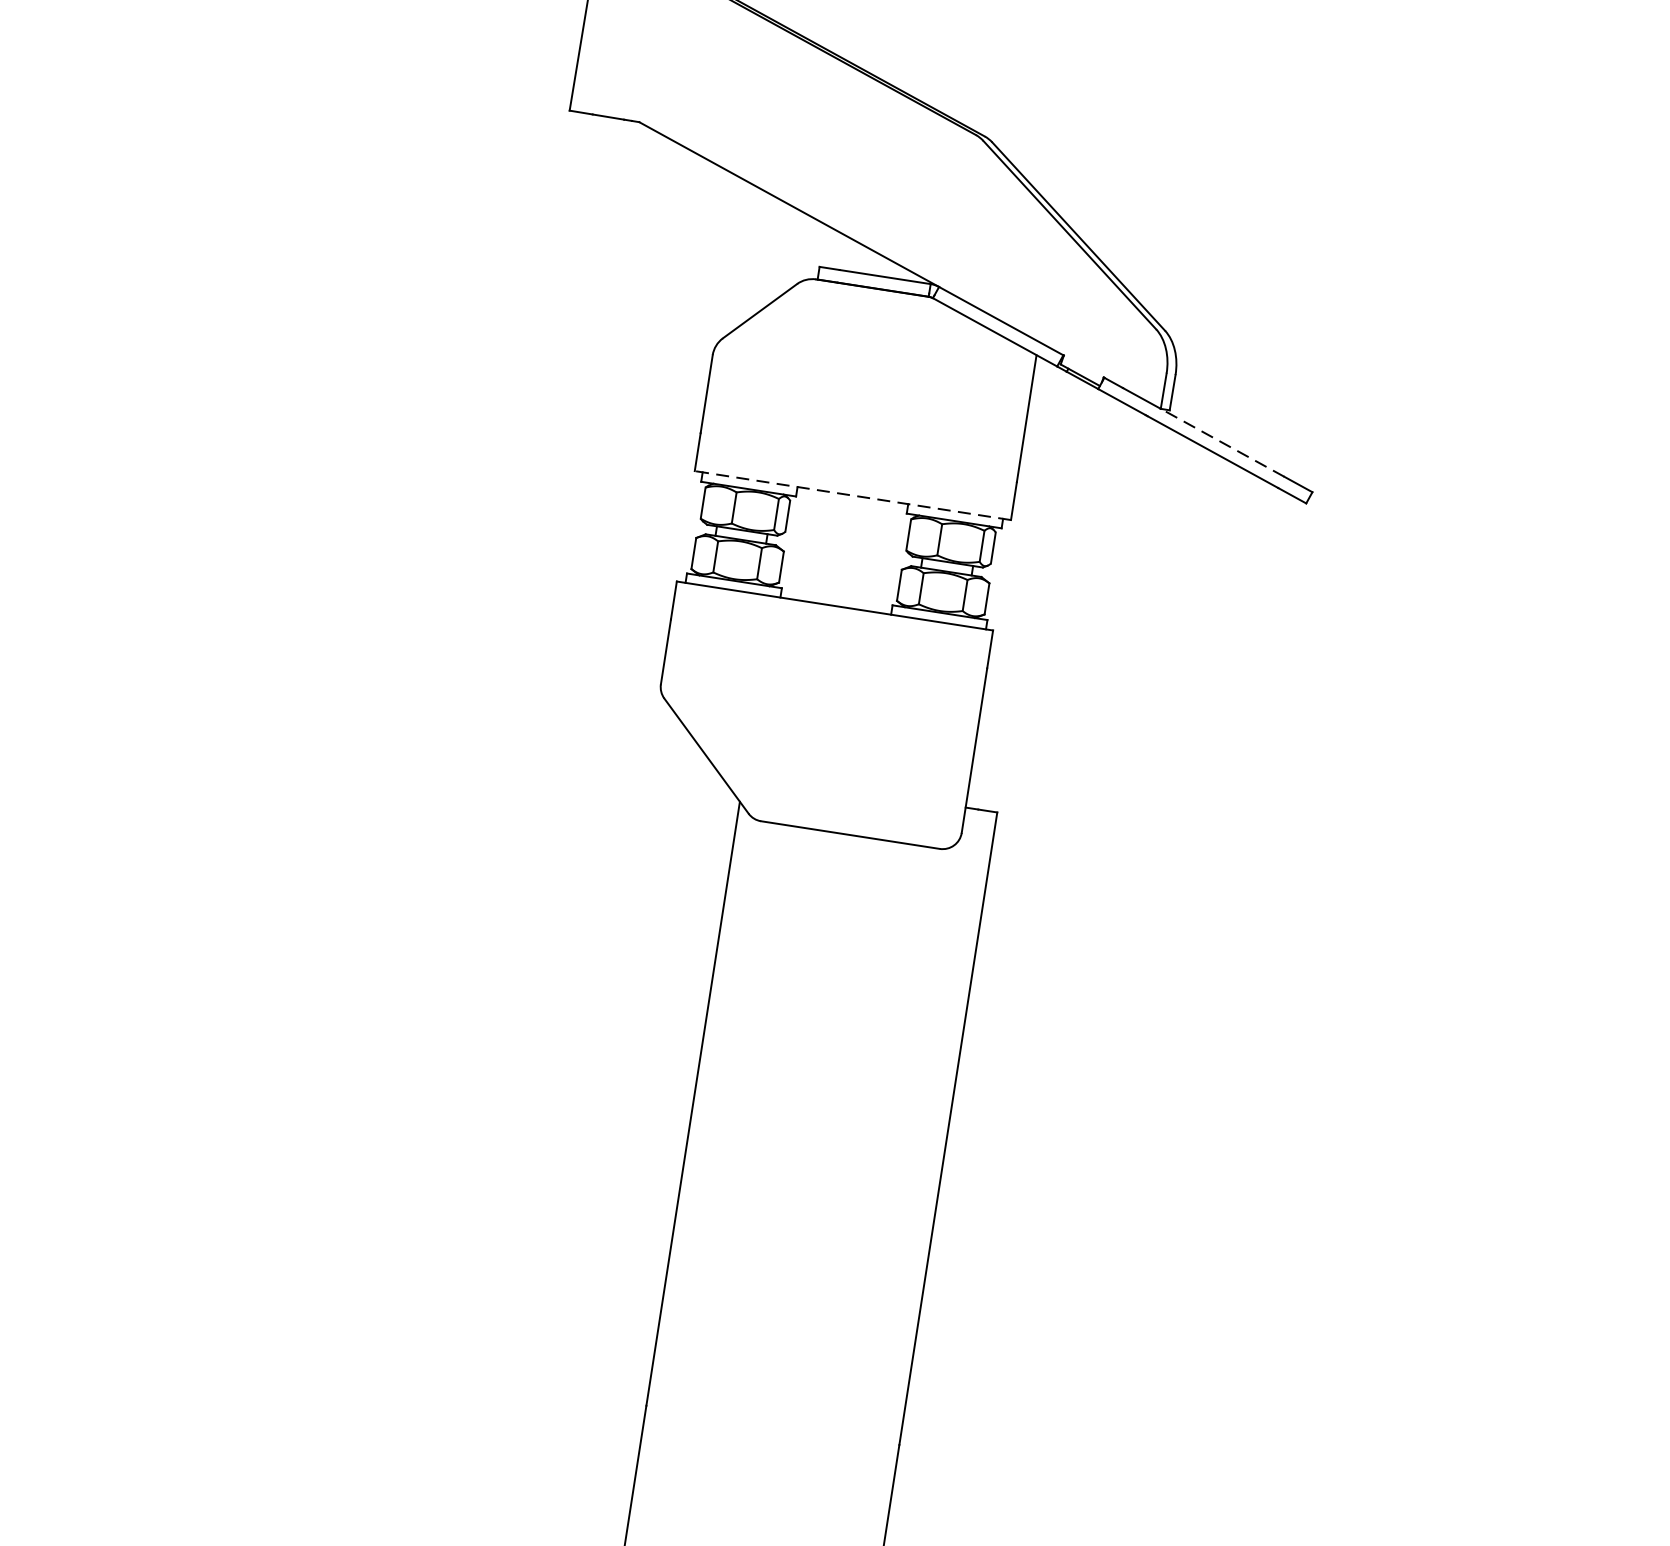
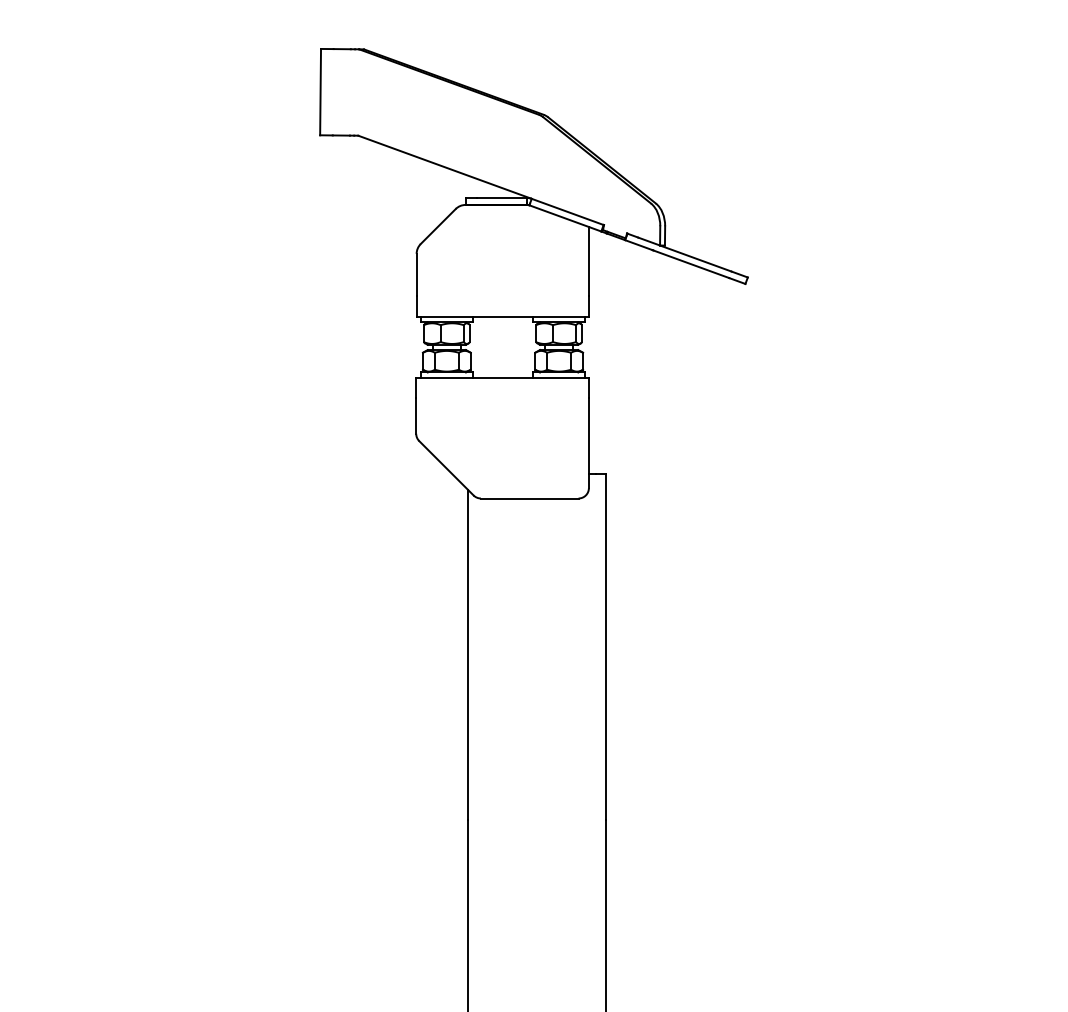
line: (1221, 442) -> (695, 258), dashed -> solid
line: (851, 495) -> (502, 317), dashed -> solid

